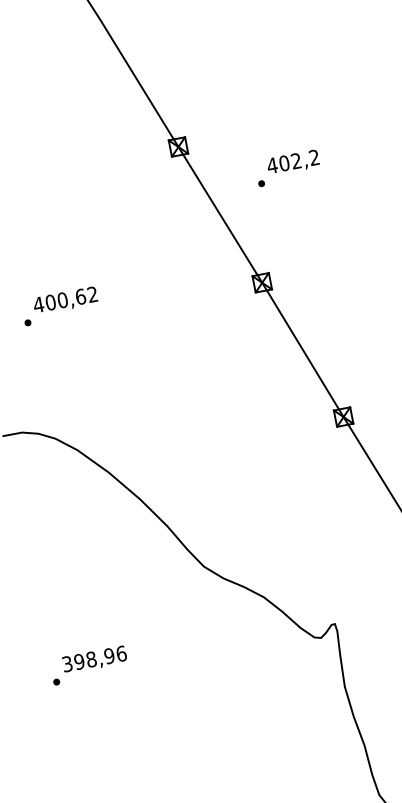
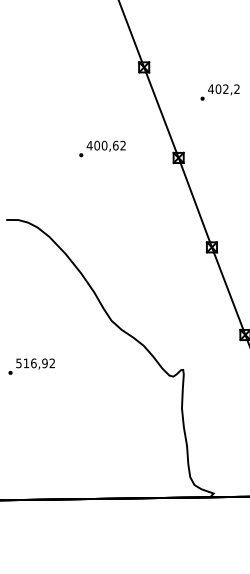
text: (287, 168) -> (219, 92), moved
text: (60, 305) -> (102, 148), moved
text: (94, 659) -> (35, 363), 398,96 -> 516,92

